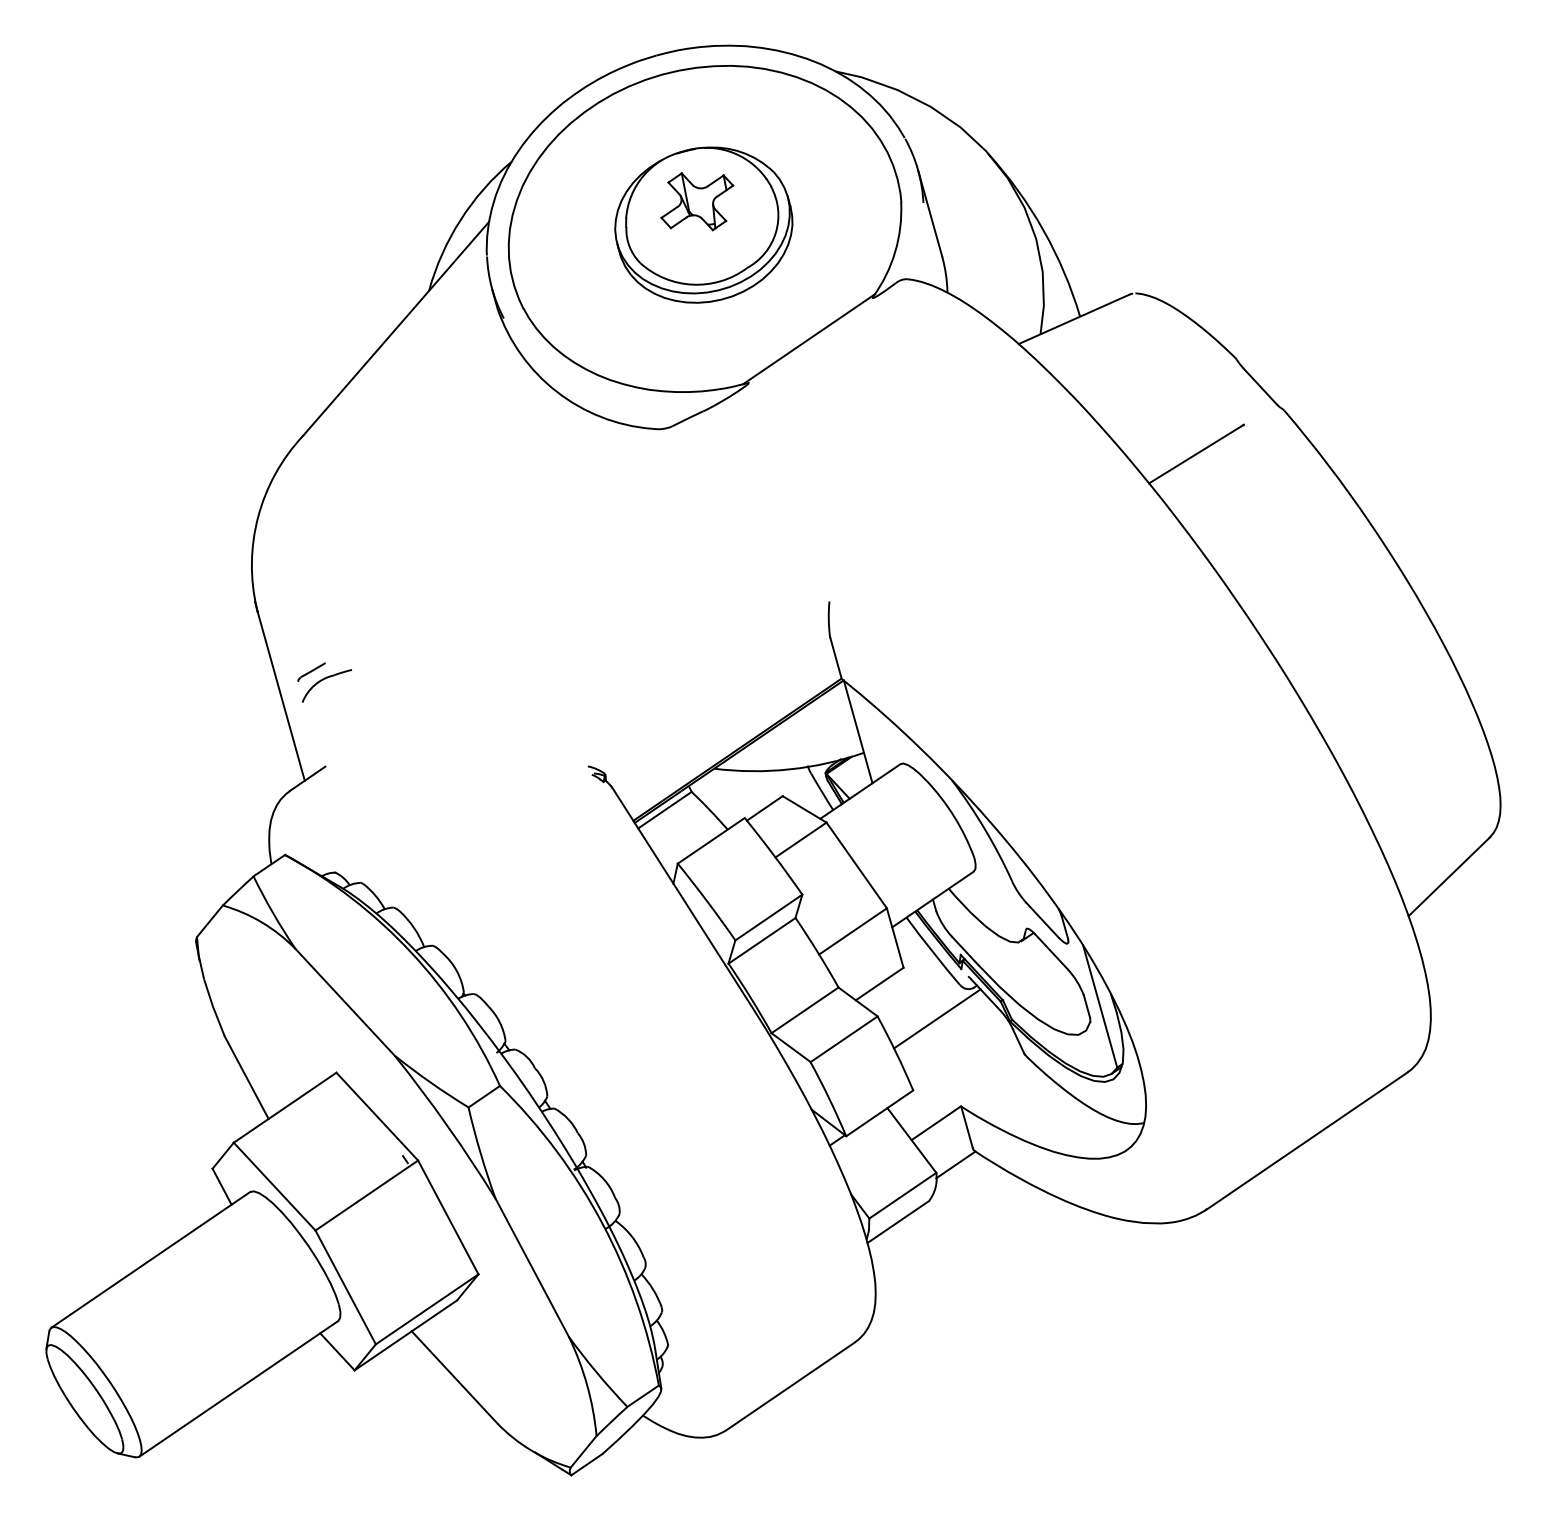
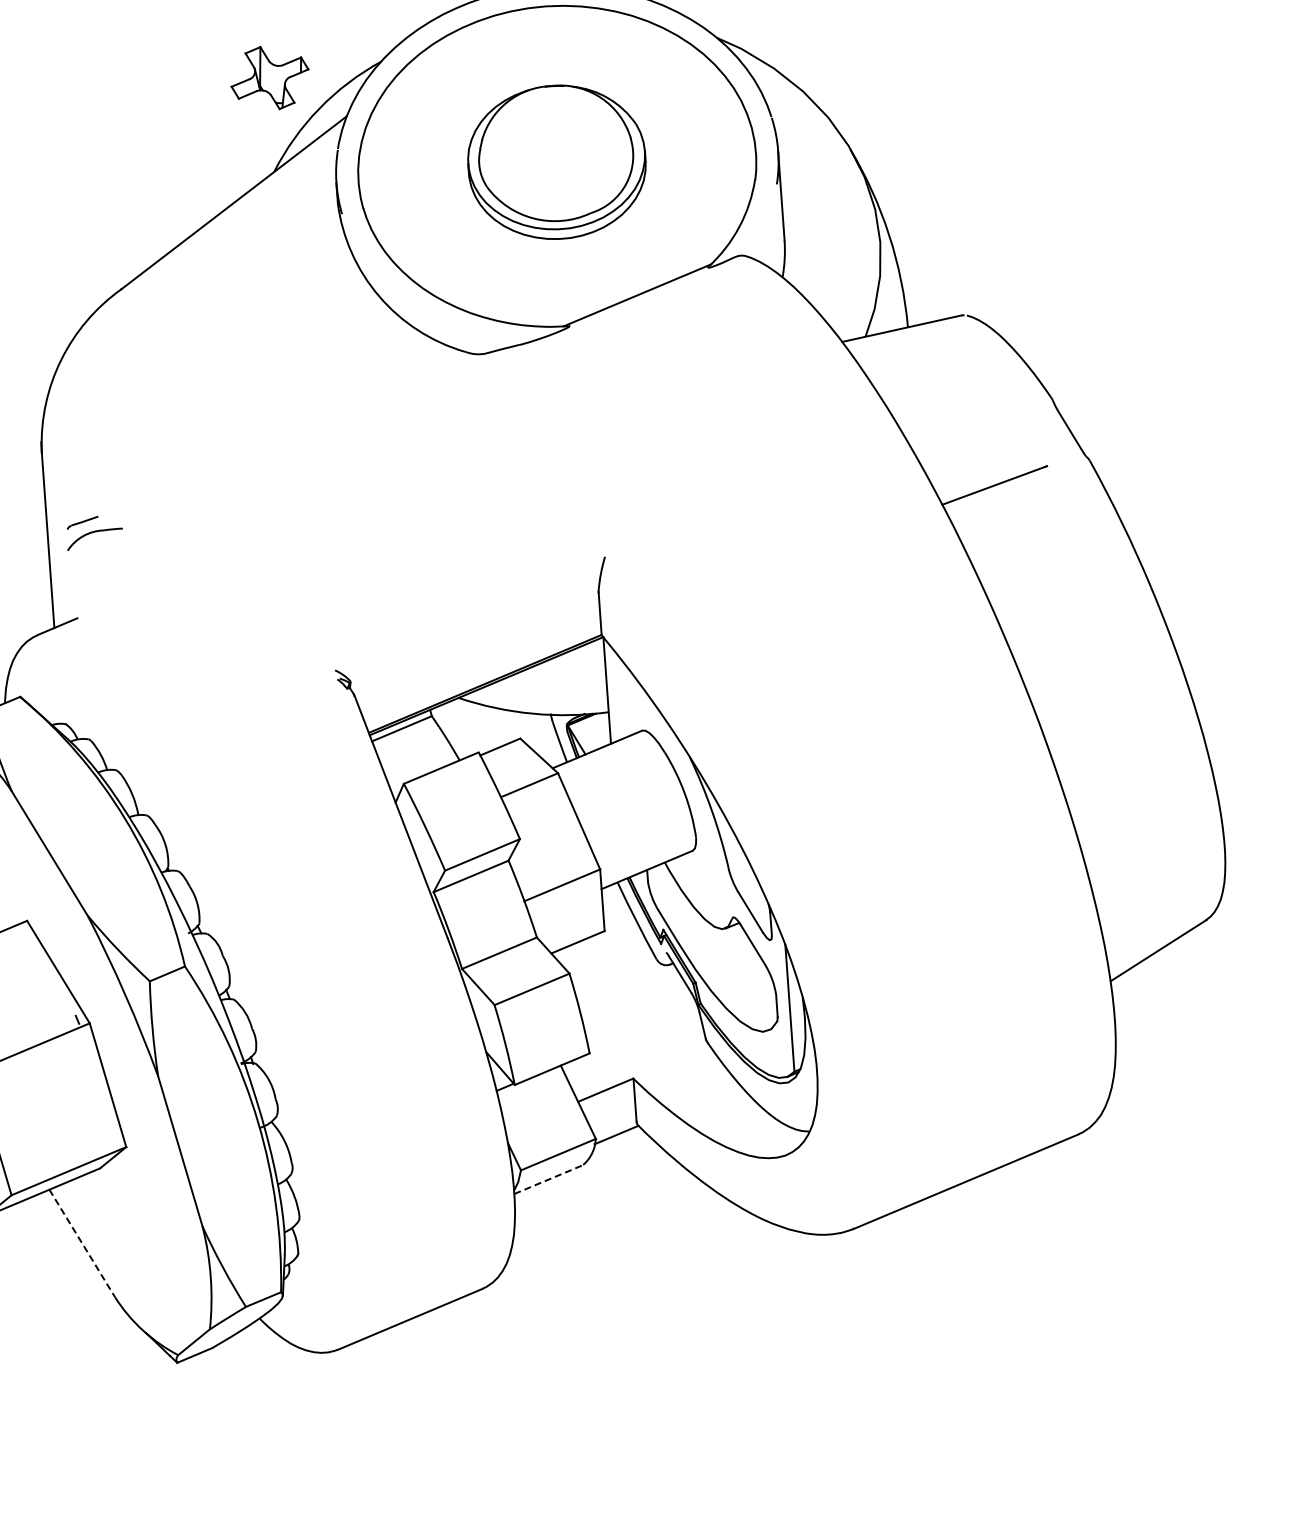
part: (697, 201) -> (270, 77), moved
line: (937, 1018) -> (627, 987), removed
line: (898, 1221) -> (549, 1179), solid -> dashed
line: (455, 1377) -> (83, 1243), solid -> dashed

